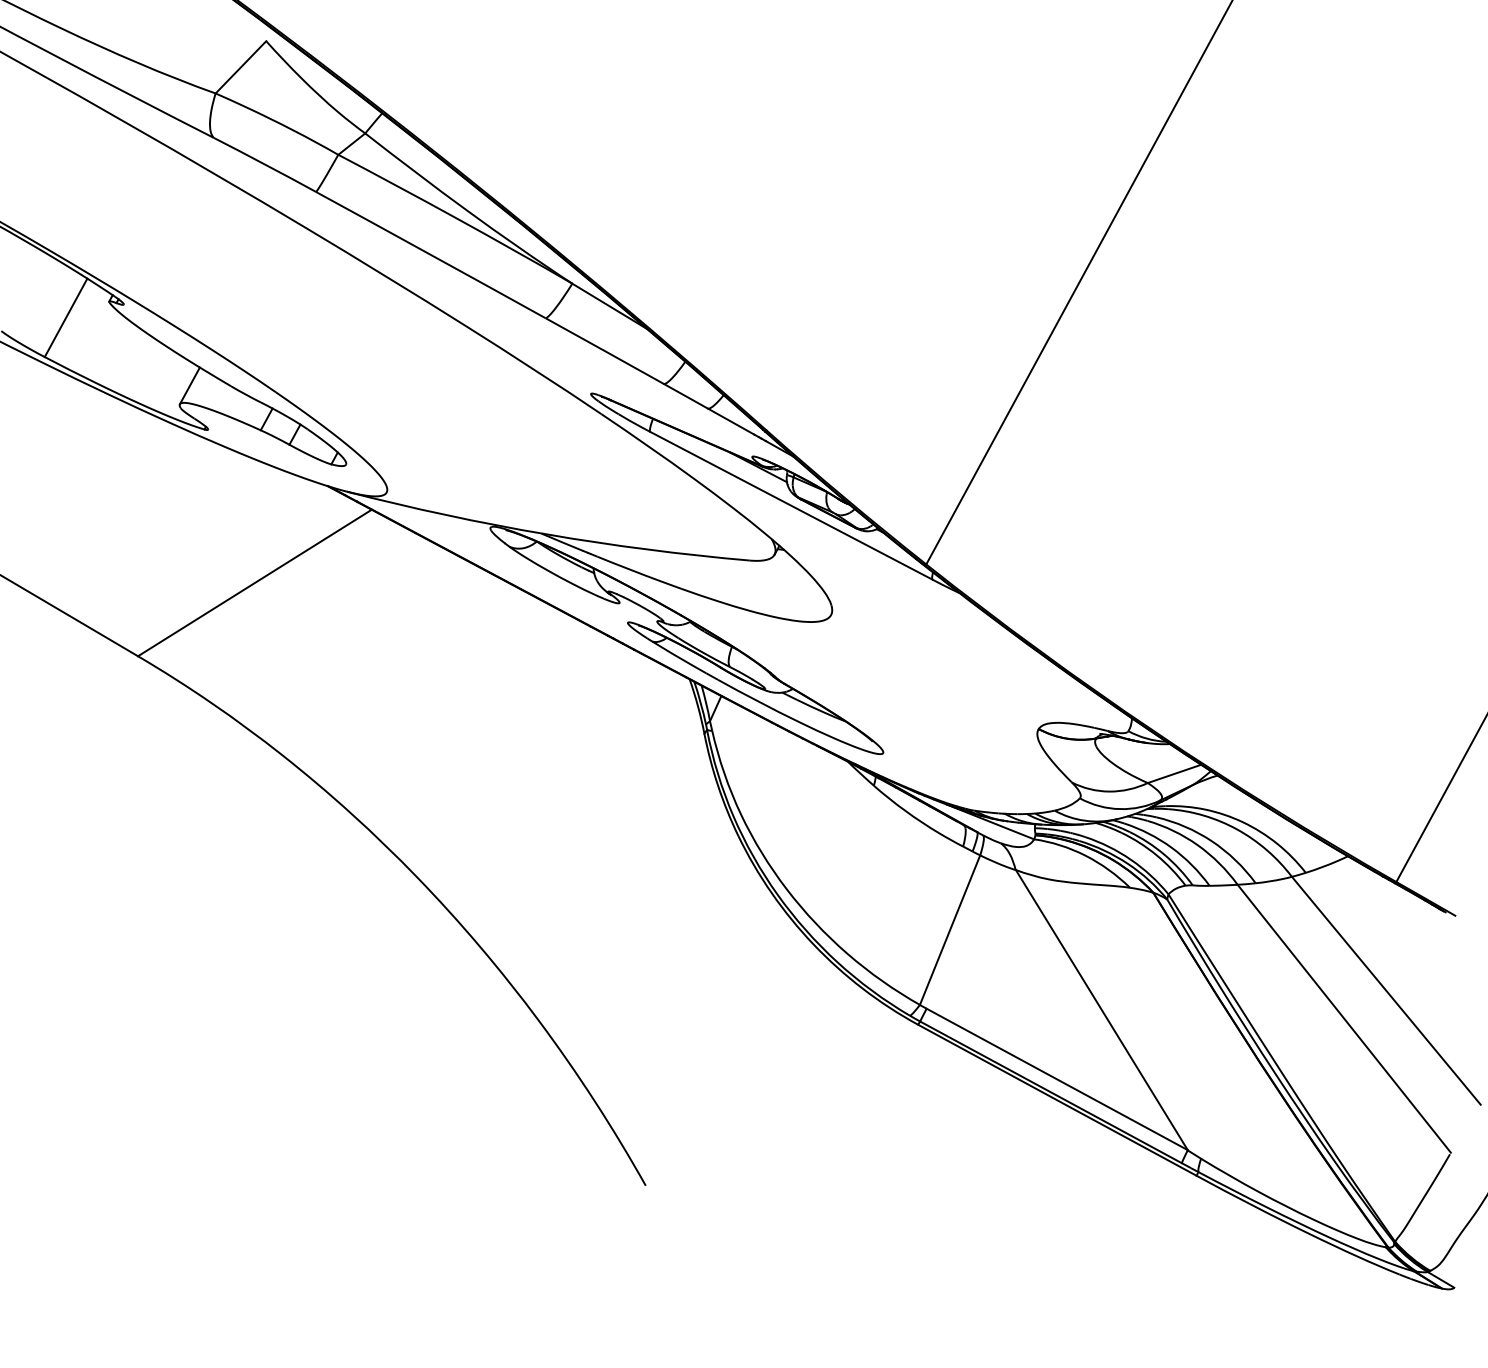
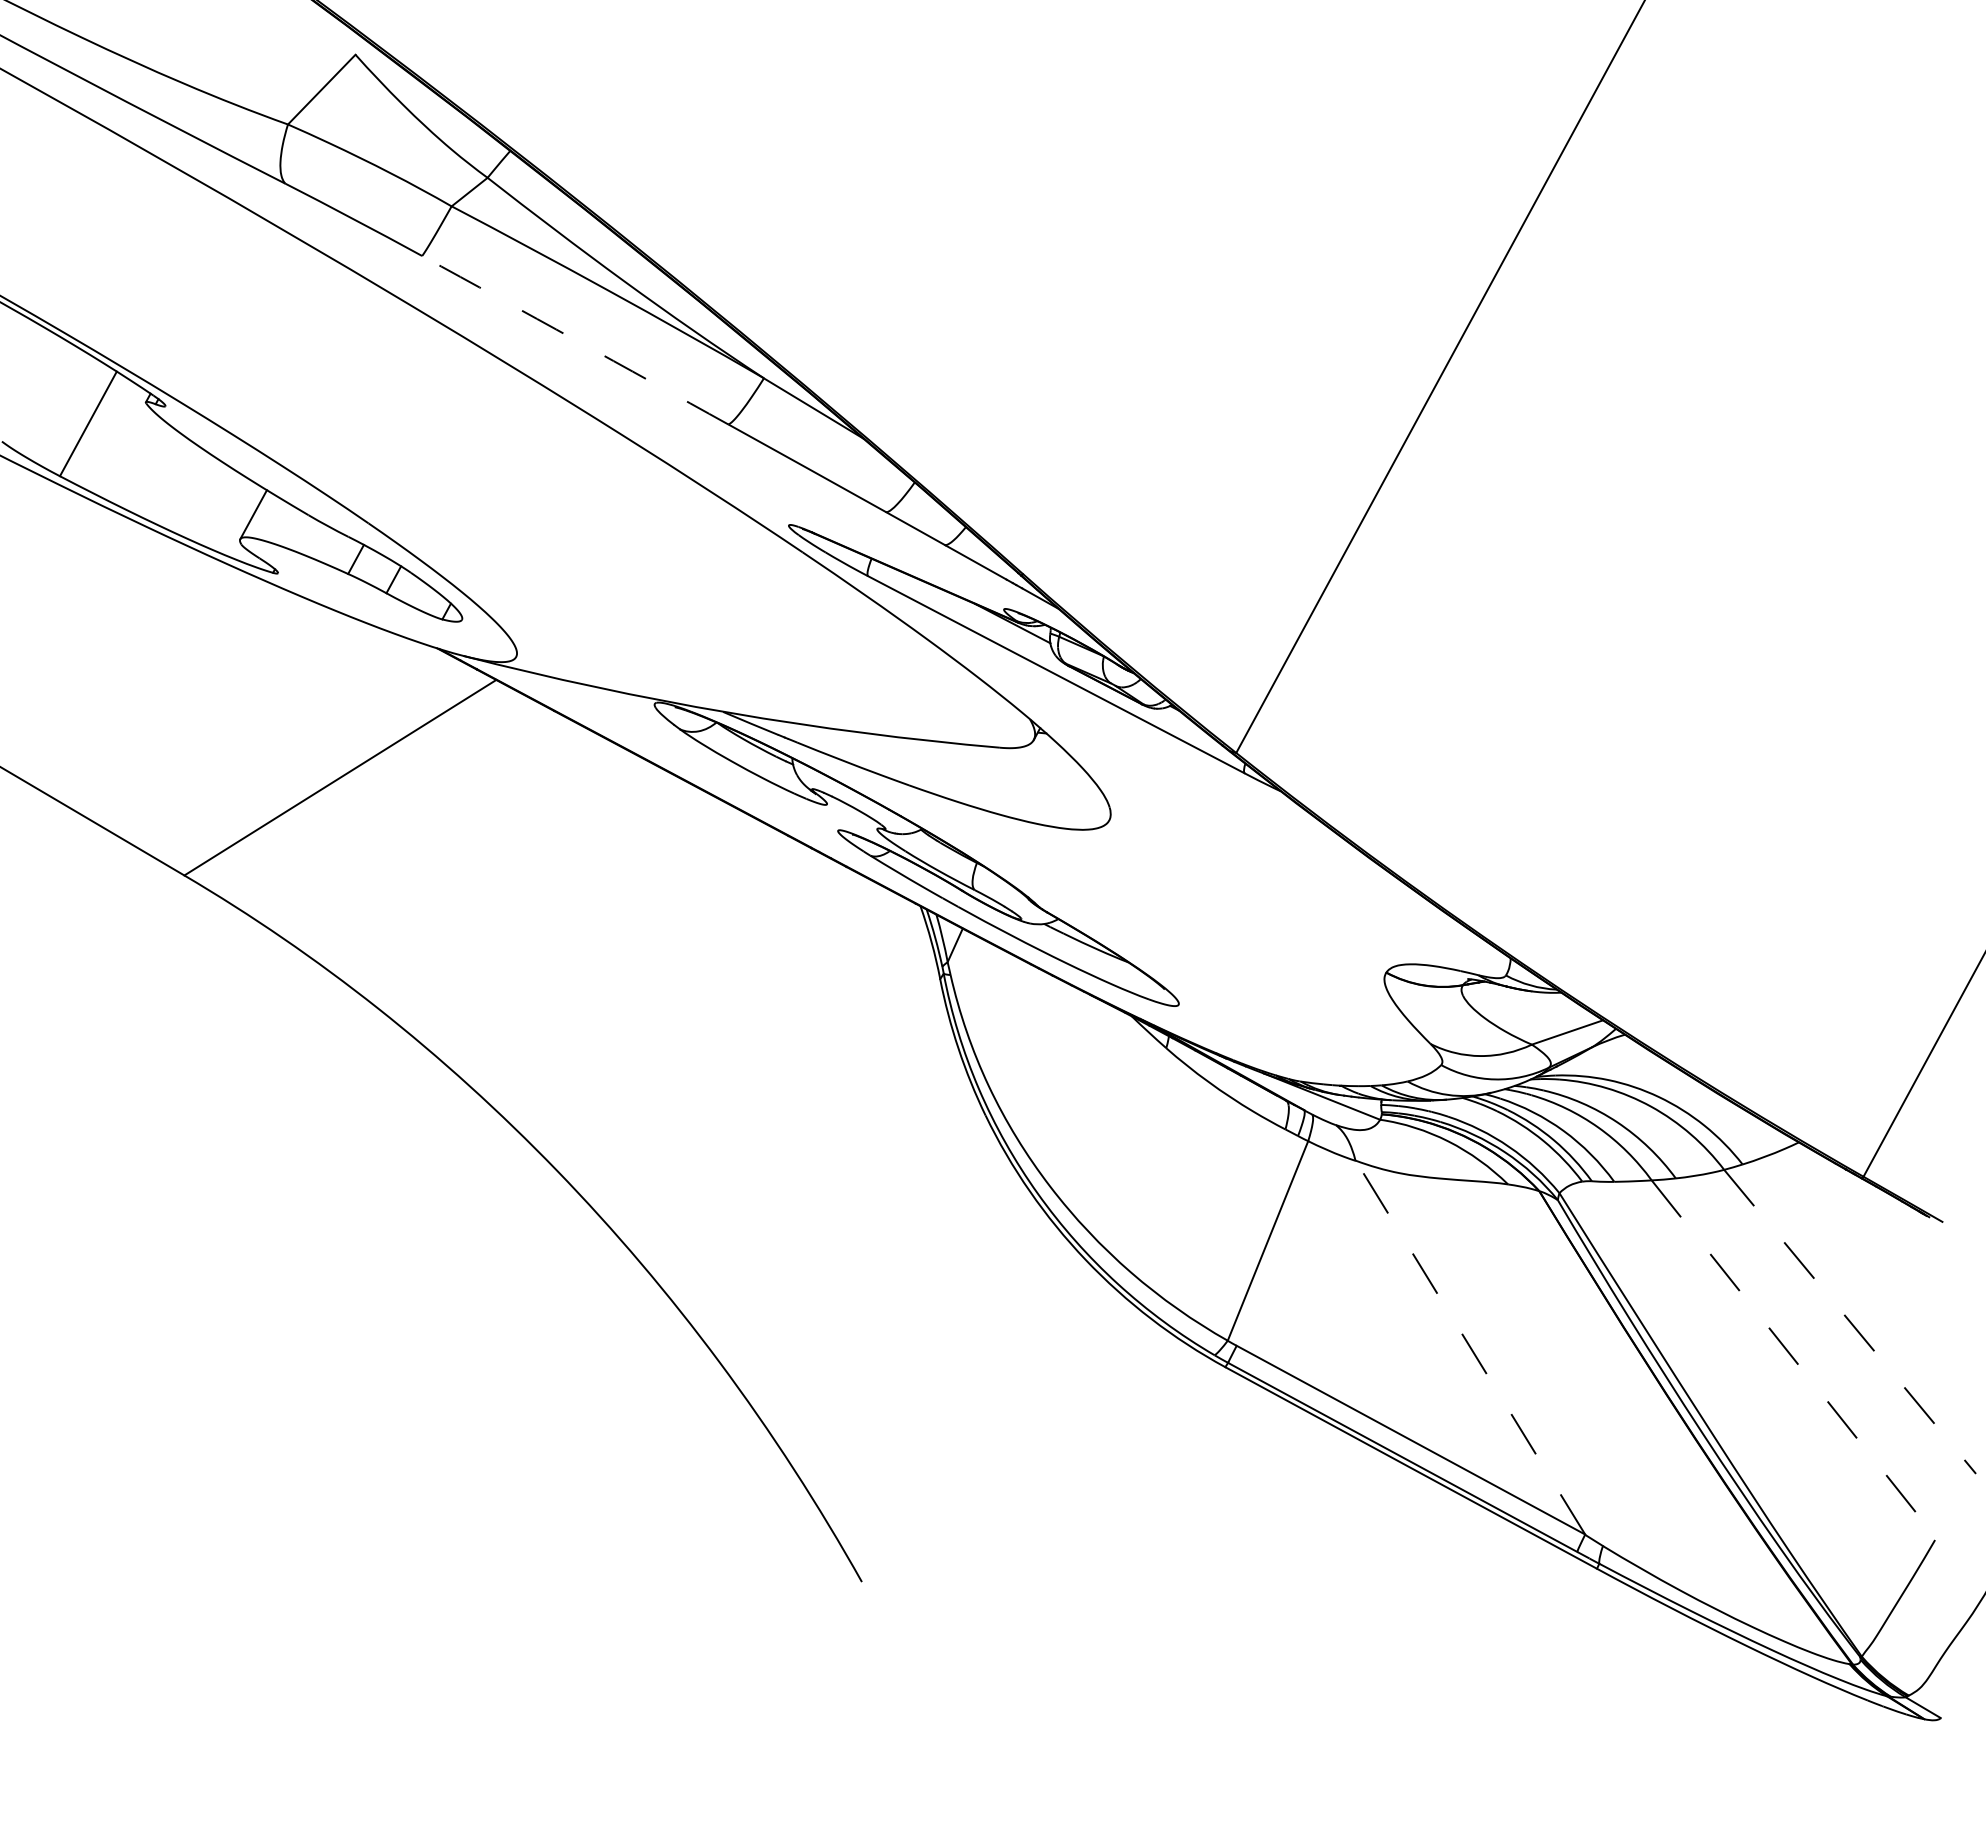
arc: (431, 254) -> (575, 339), solid -> dashed
line: (1386, 991) -> (1850, 1322), solid -> dashed
line: (1101, 1009) -> (1470, 1347), solid -> dashed
line: (1344, 1018) -> (1794, 1359), solid -> dashed

